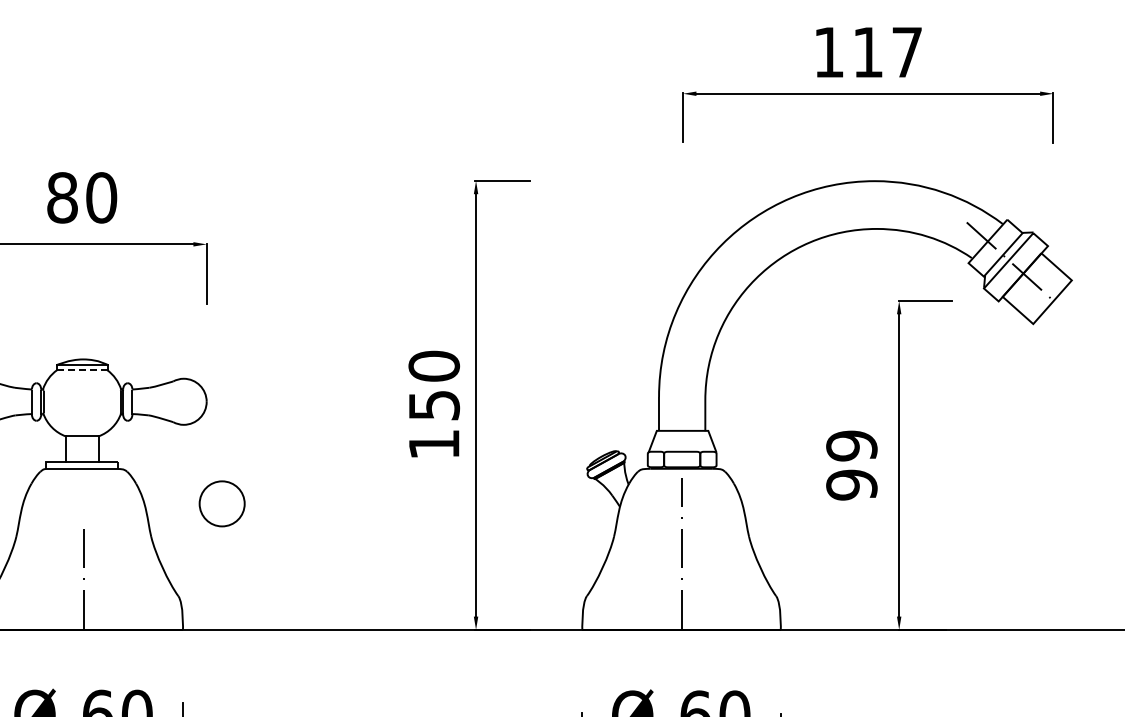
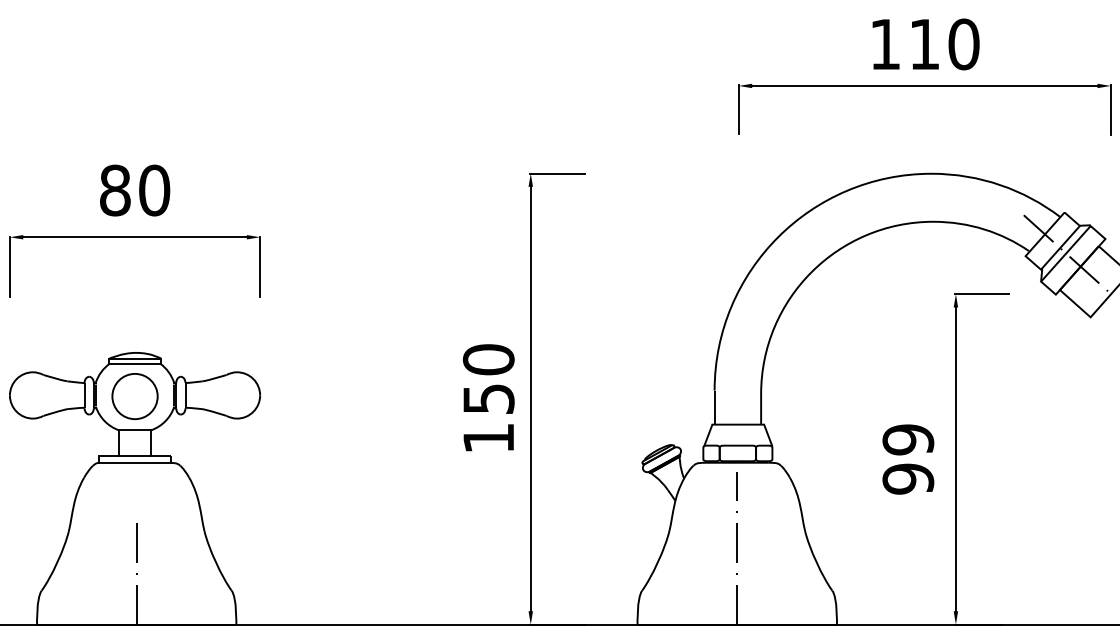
text: (907, 52) -> (964, 44), 117 -> 110
line: (82, 370) -> (135, 363), dashed -> solid
part: (221, 503) -> (134, 396), moved

